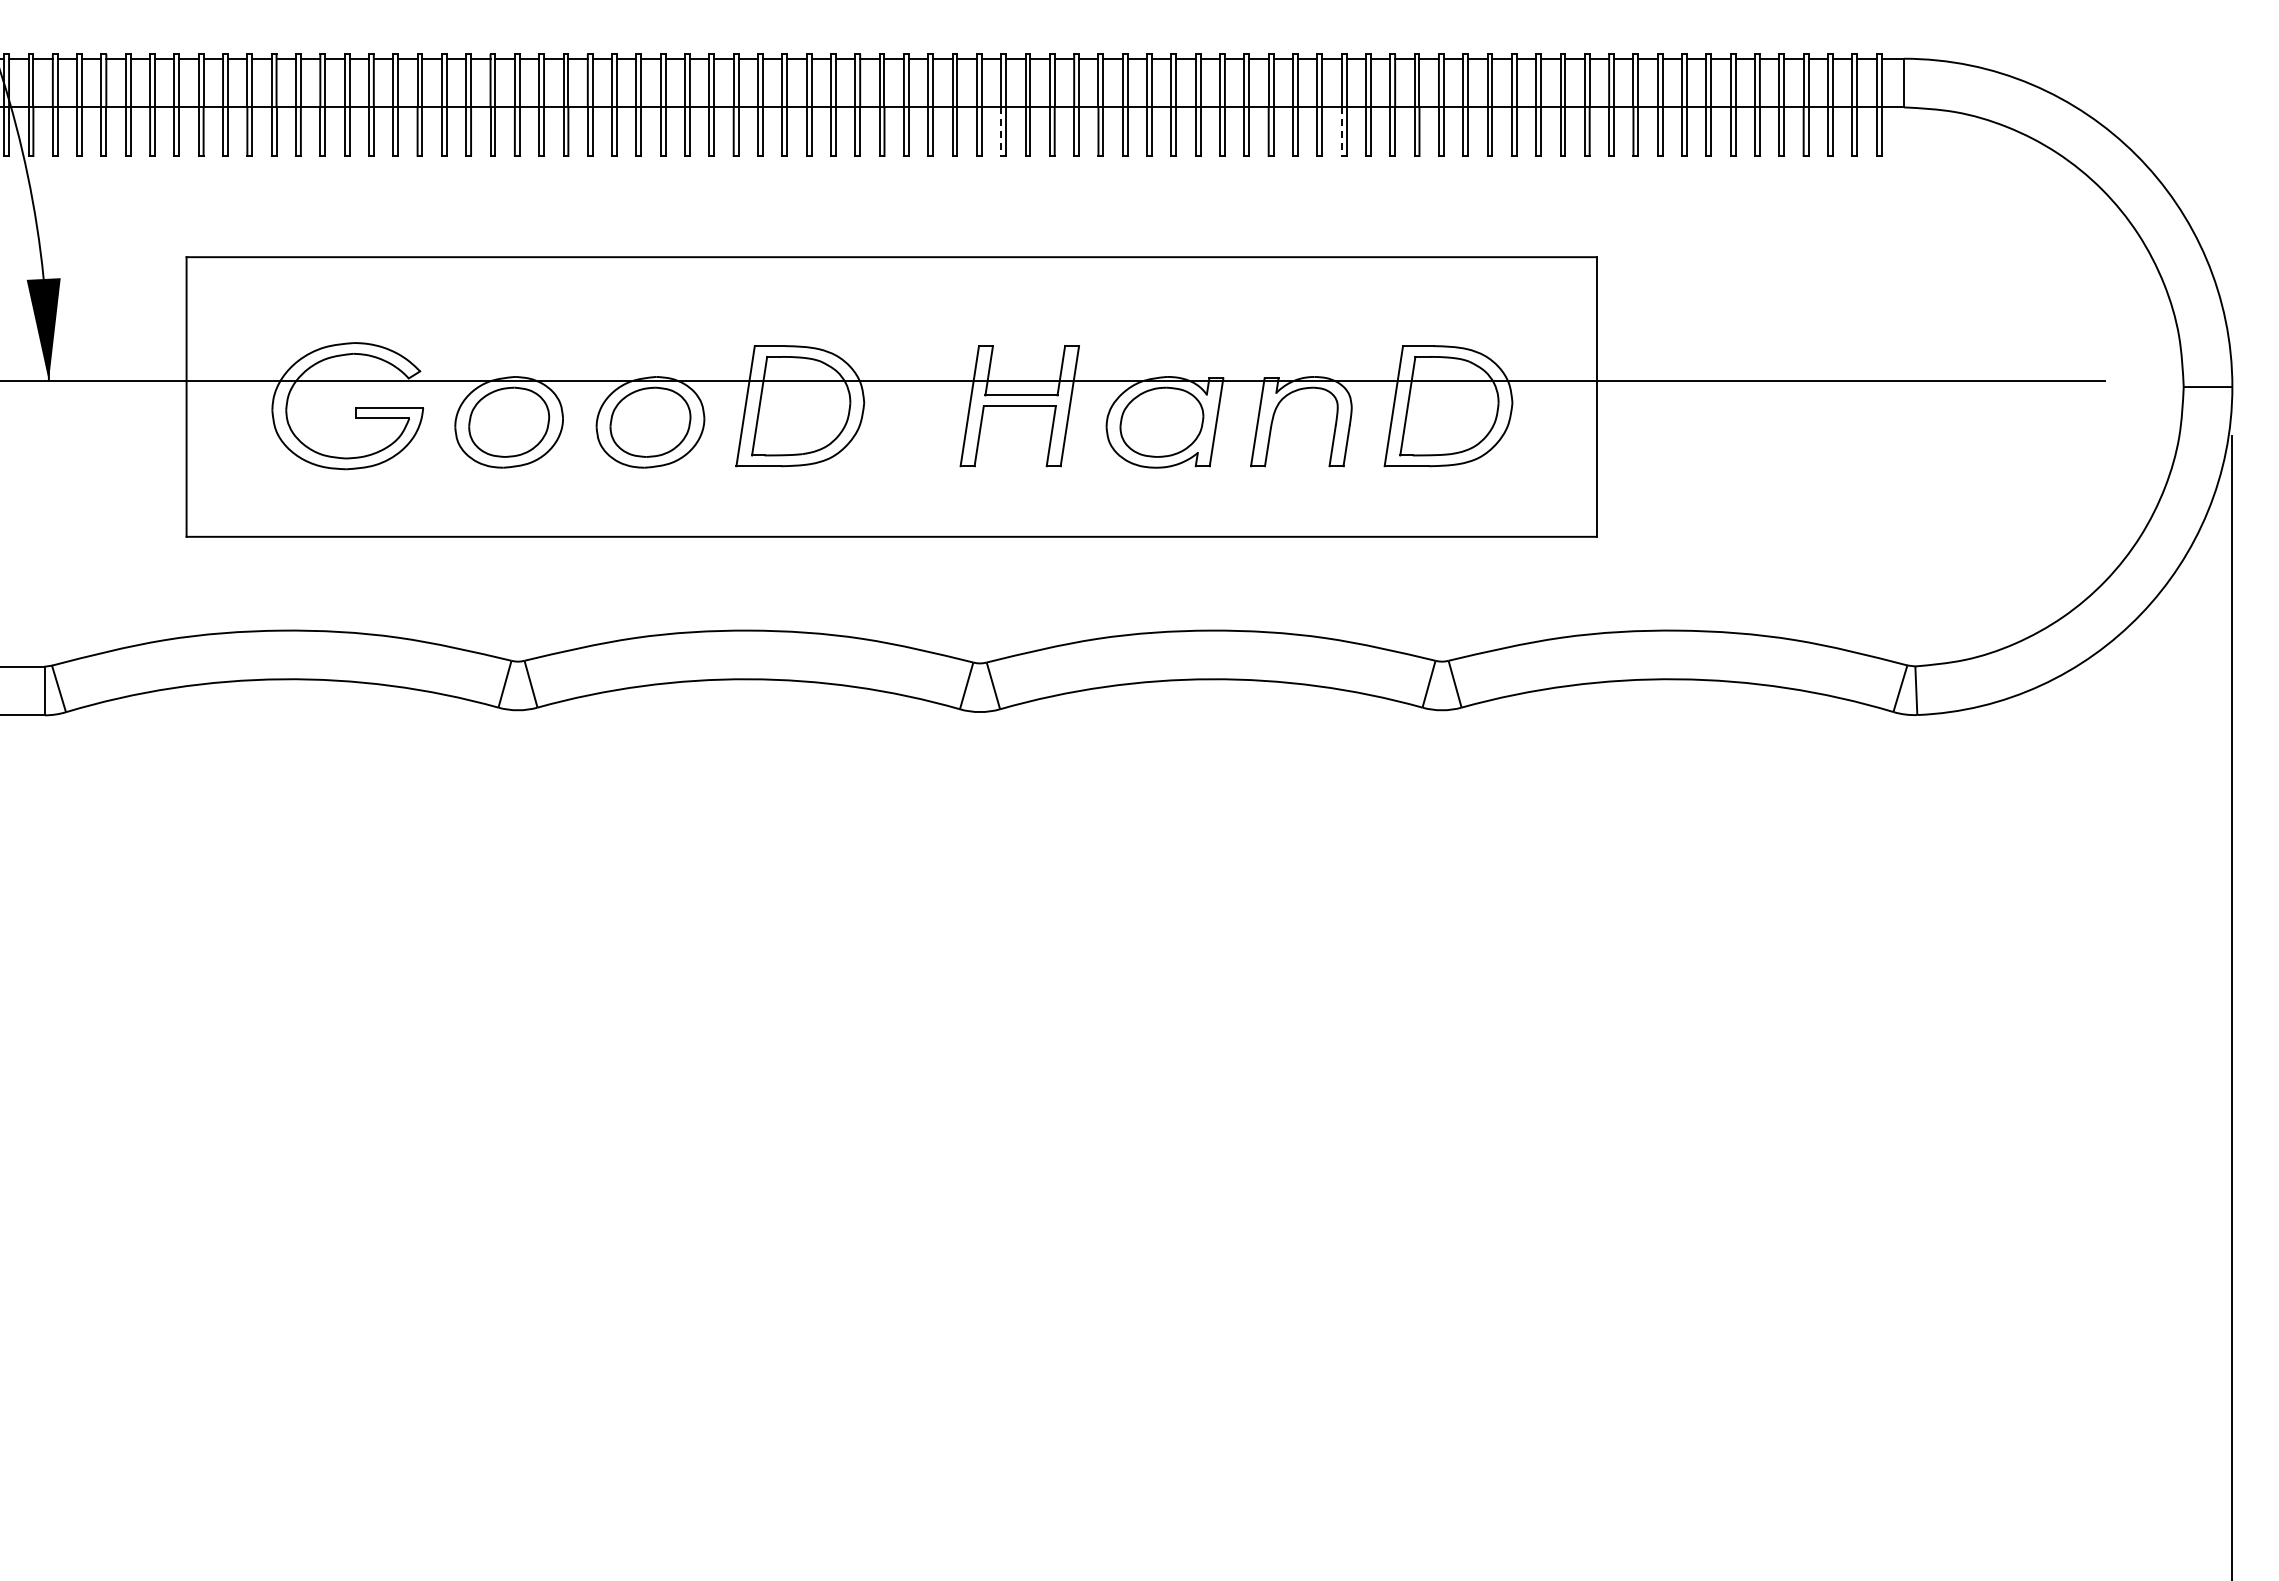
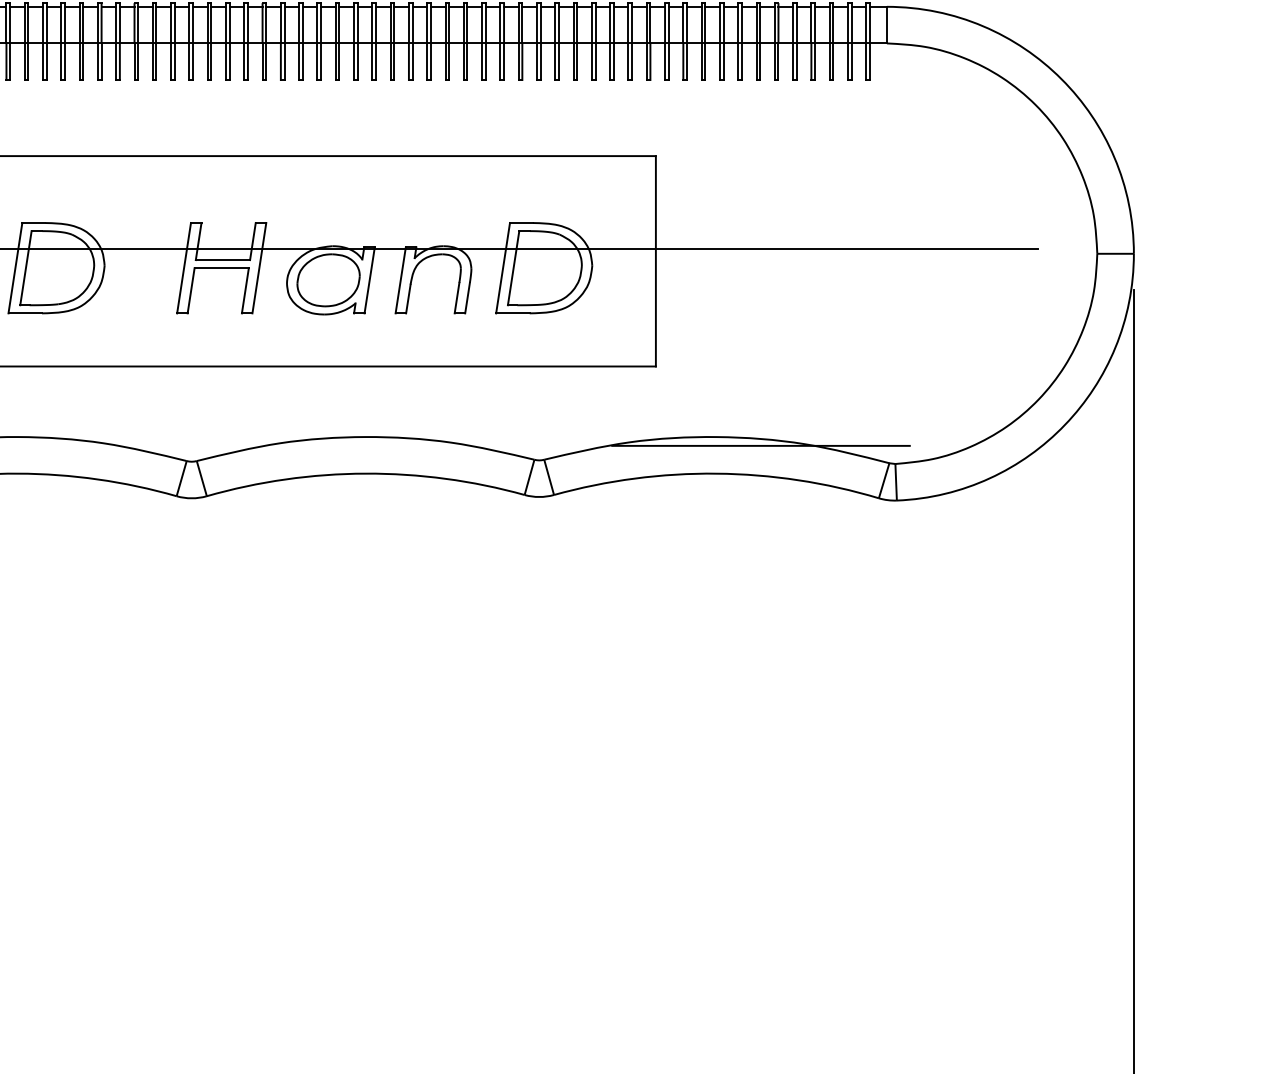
line: (1001, 132) -> (207, 62), dashed -> solid
line: (1341, 132) -> (463, 62), dashed -> solid
line: (1736, 642) -> (760, 445), added

